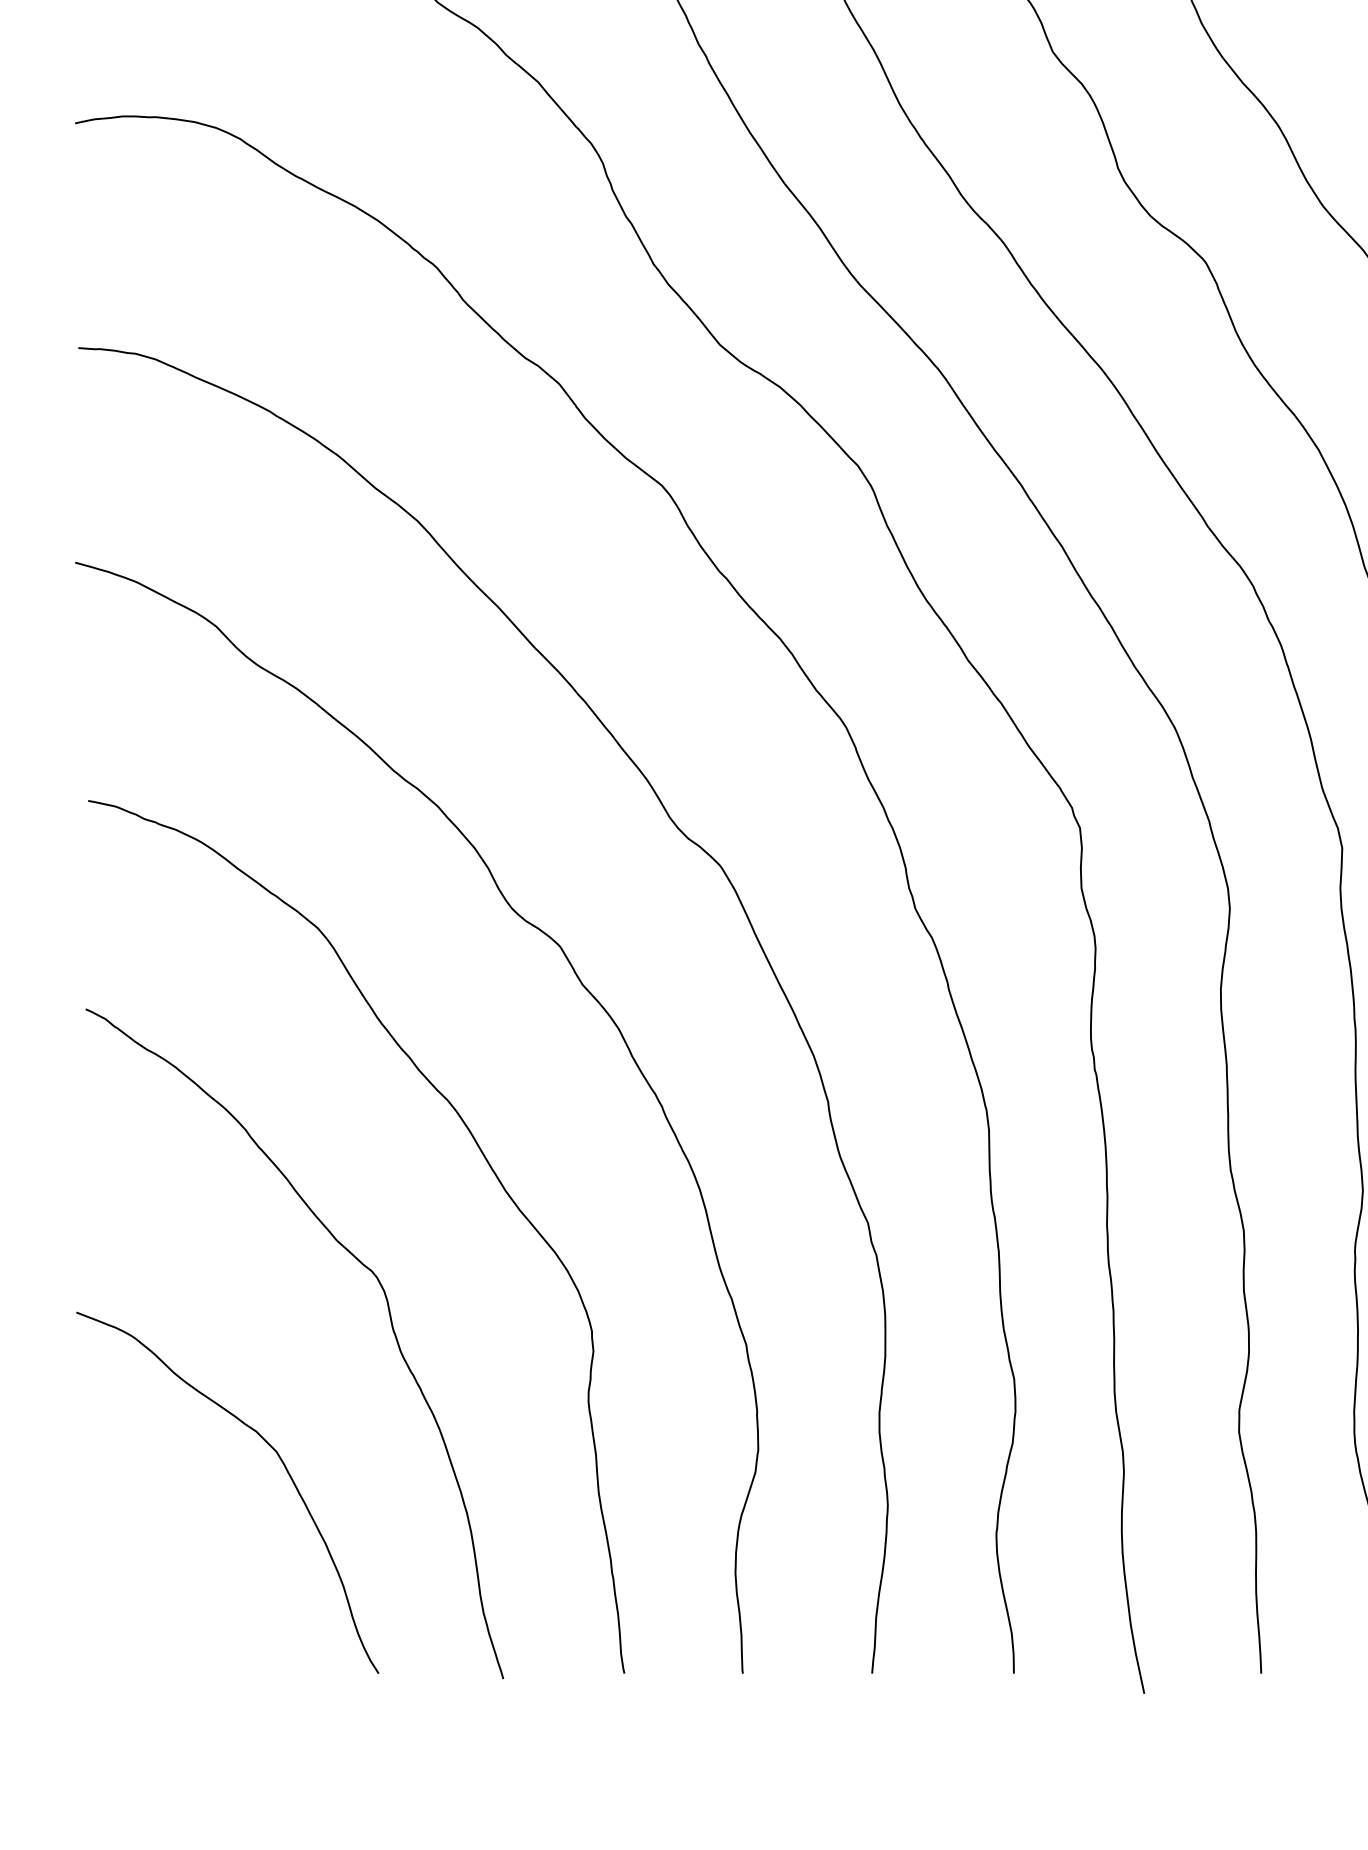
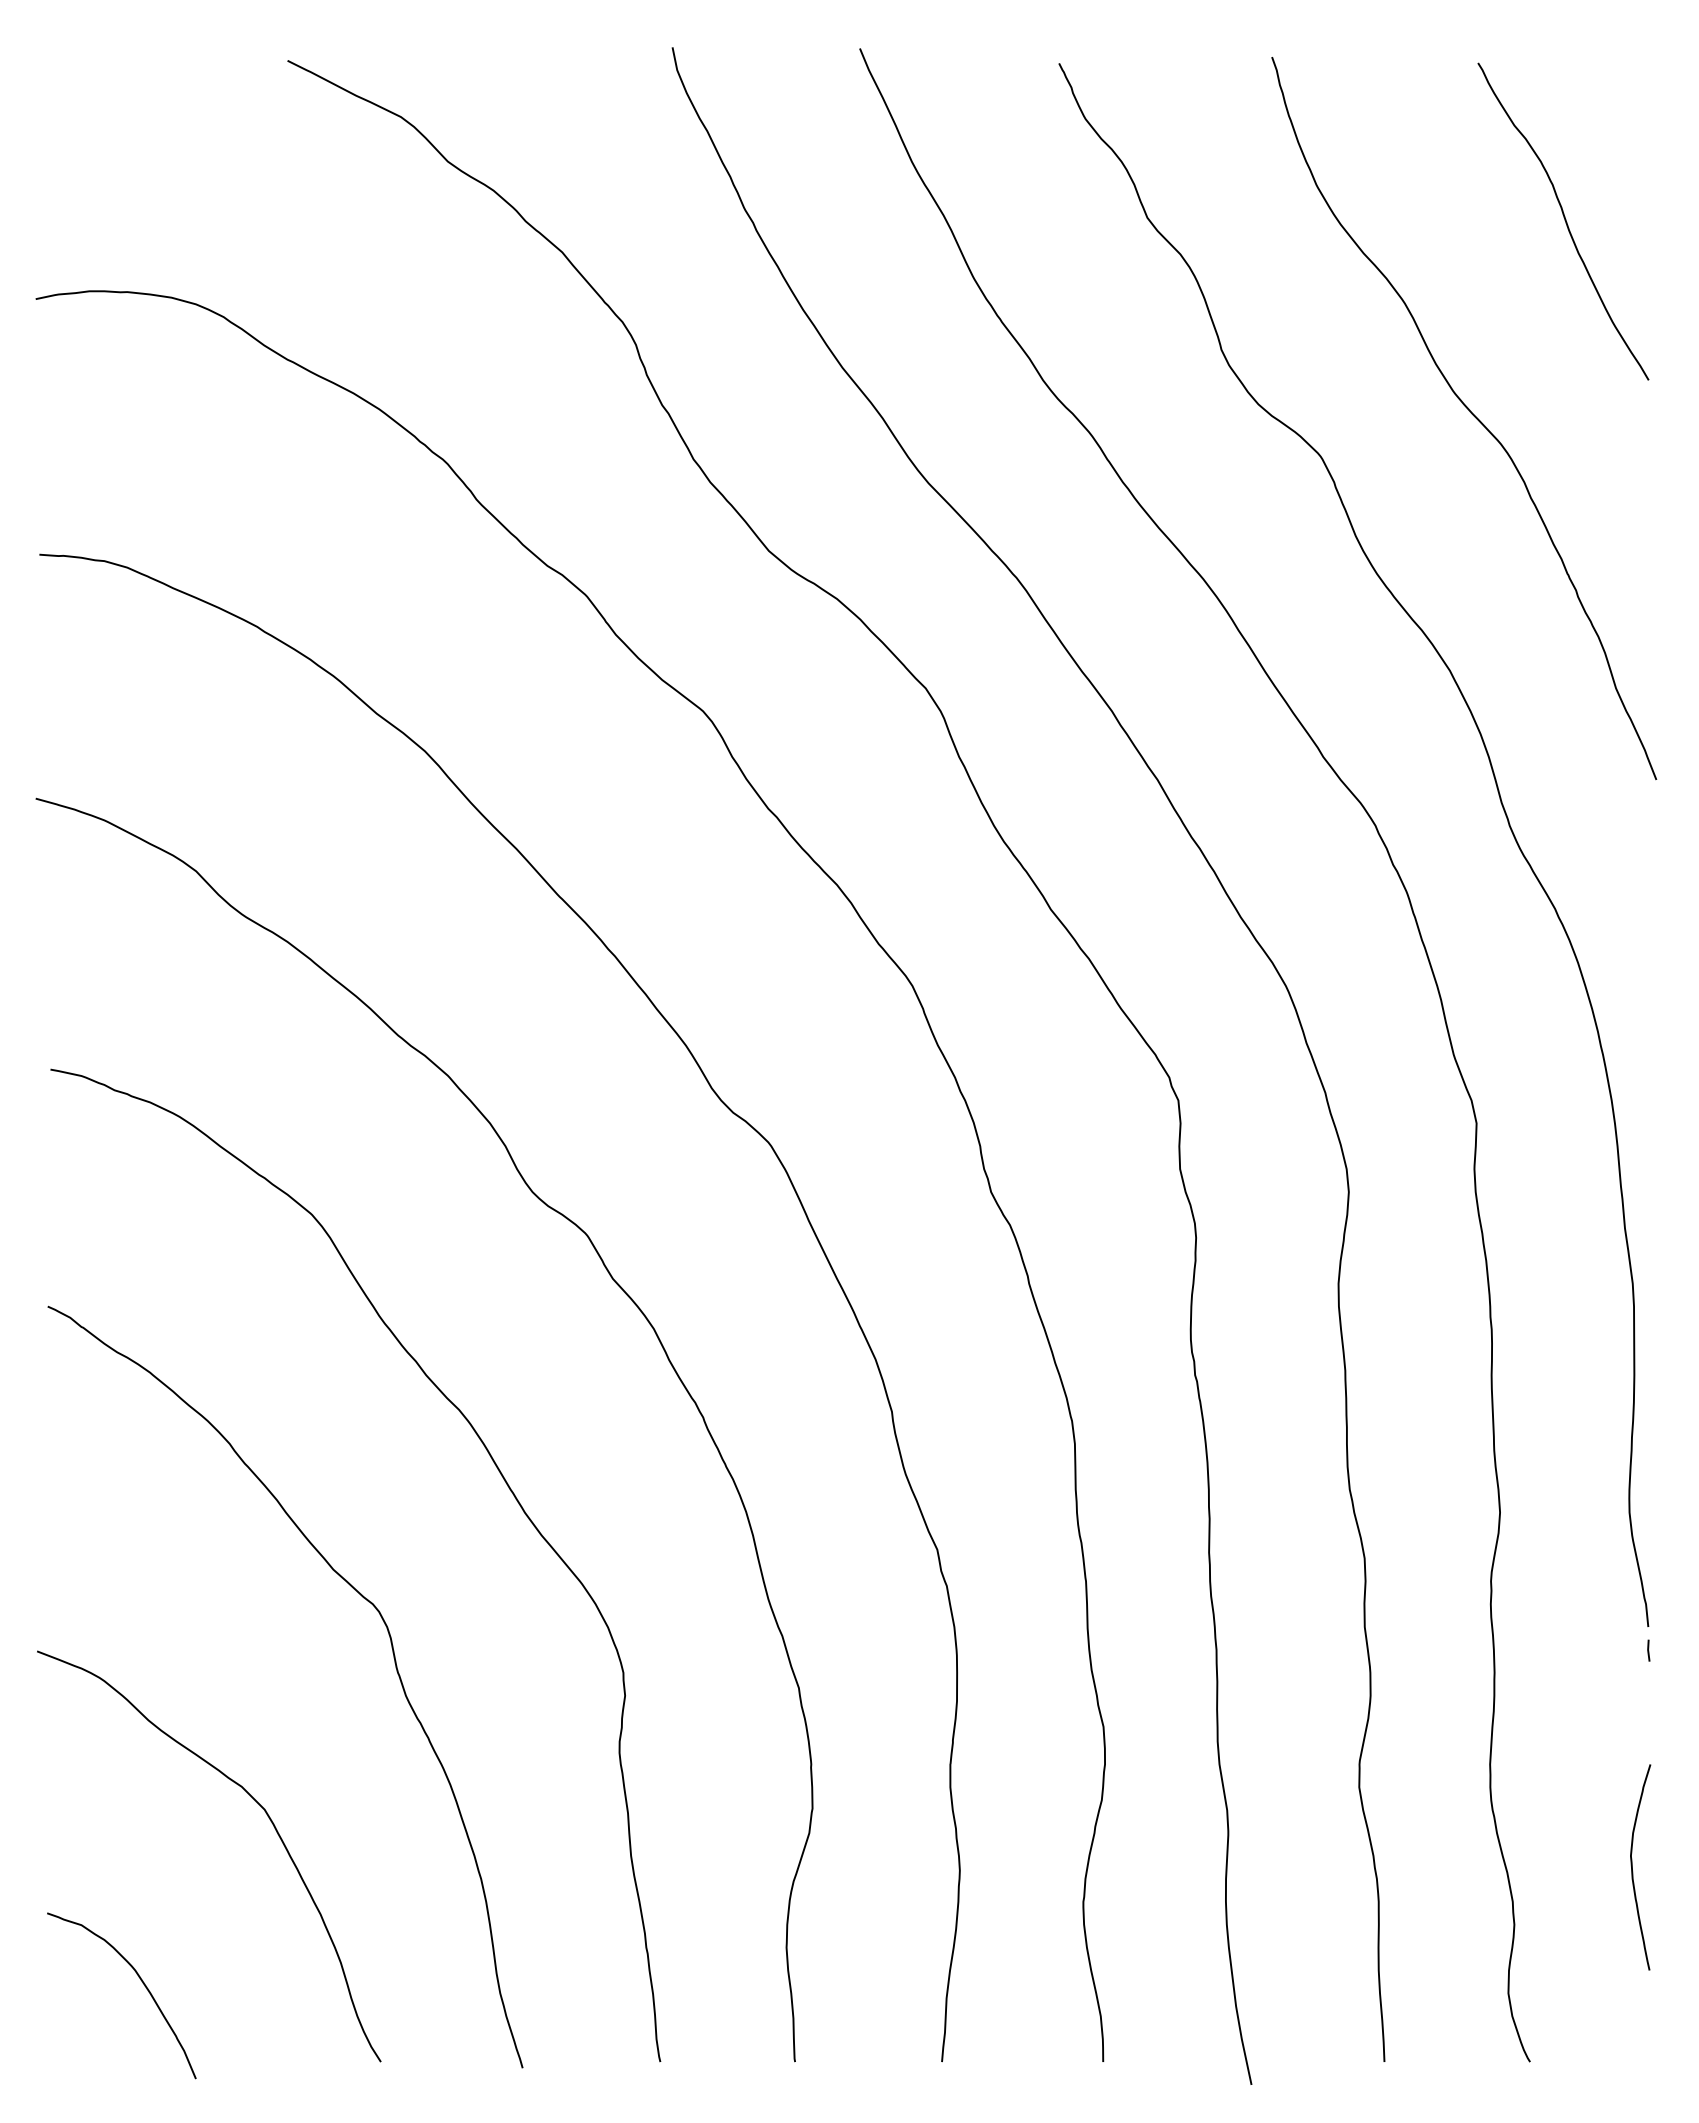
curve: (169, 1604) -> (142, 1983), added

